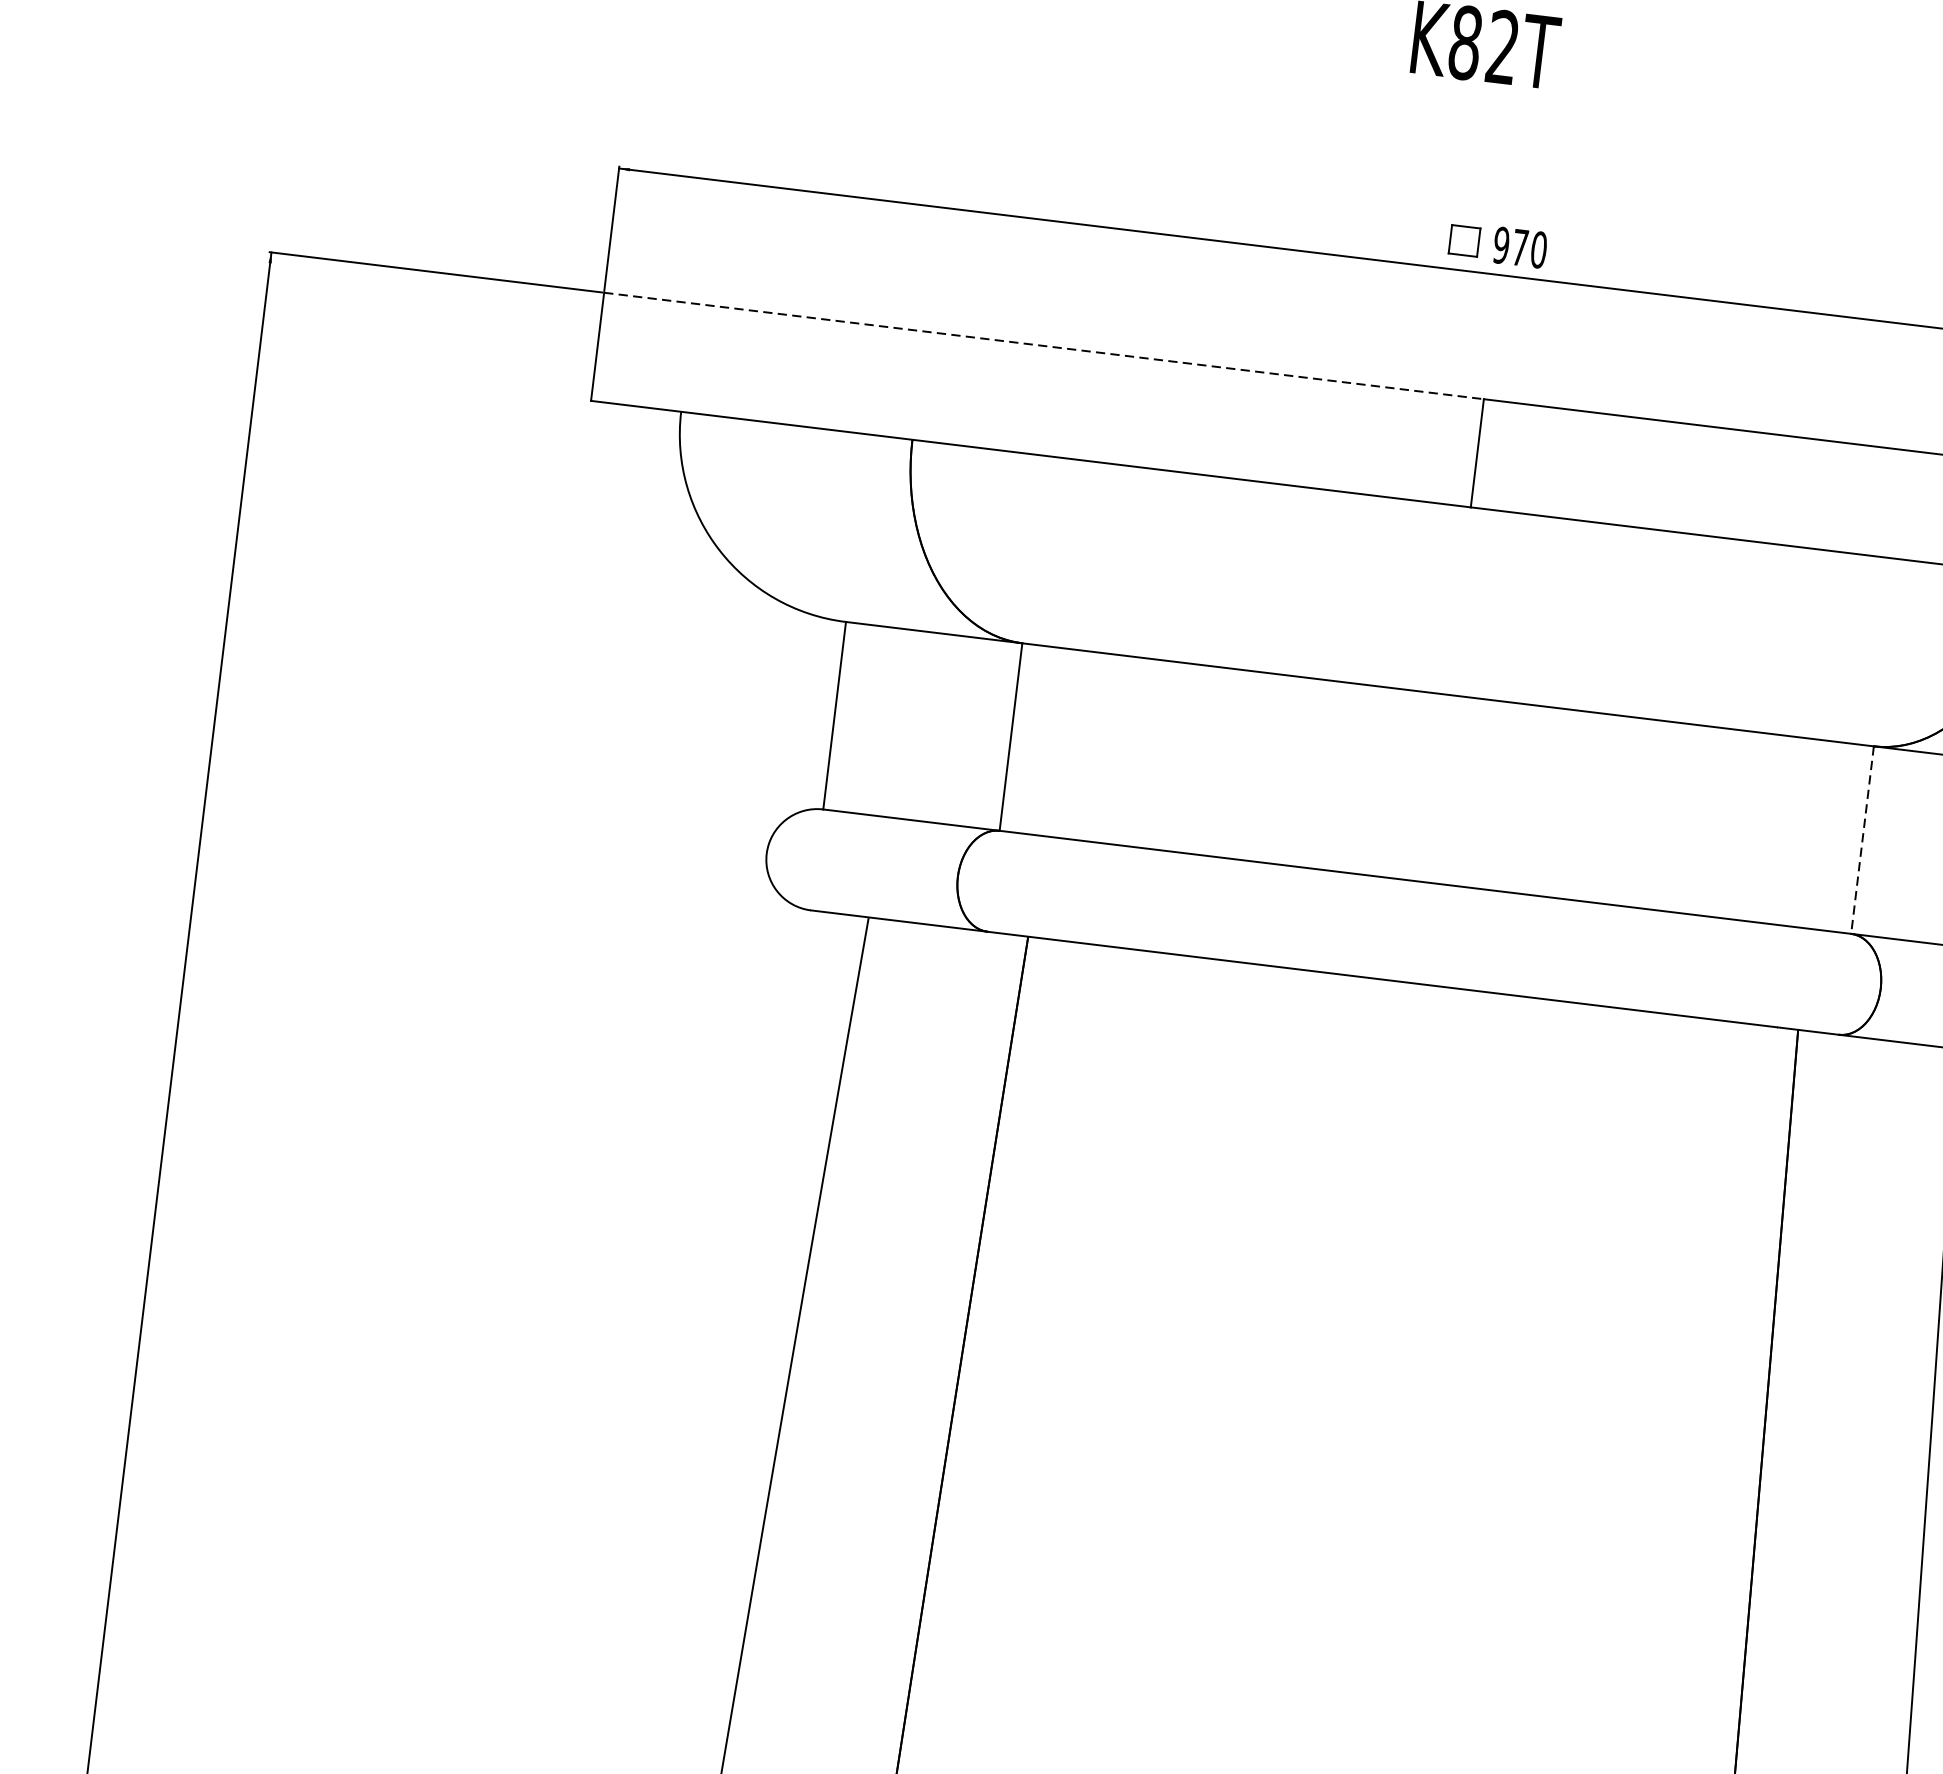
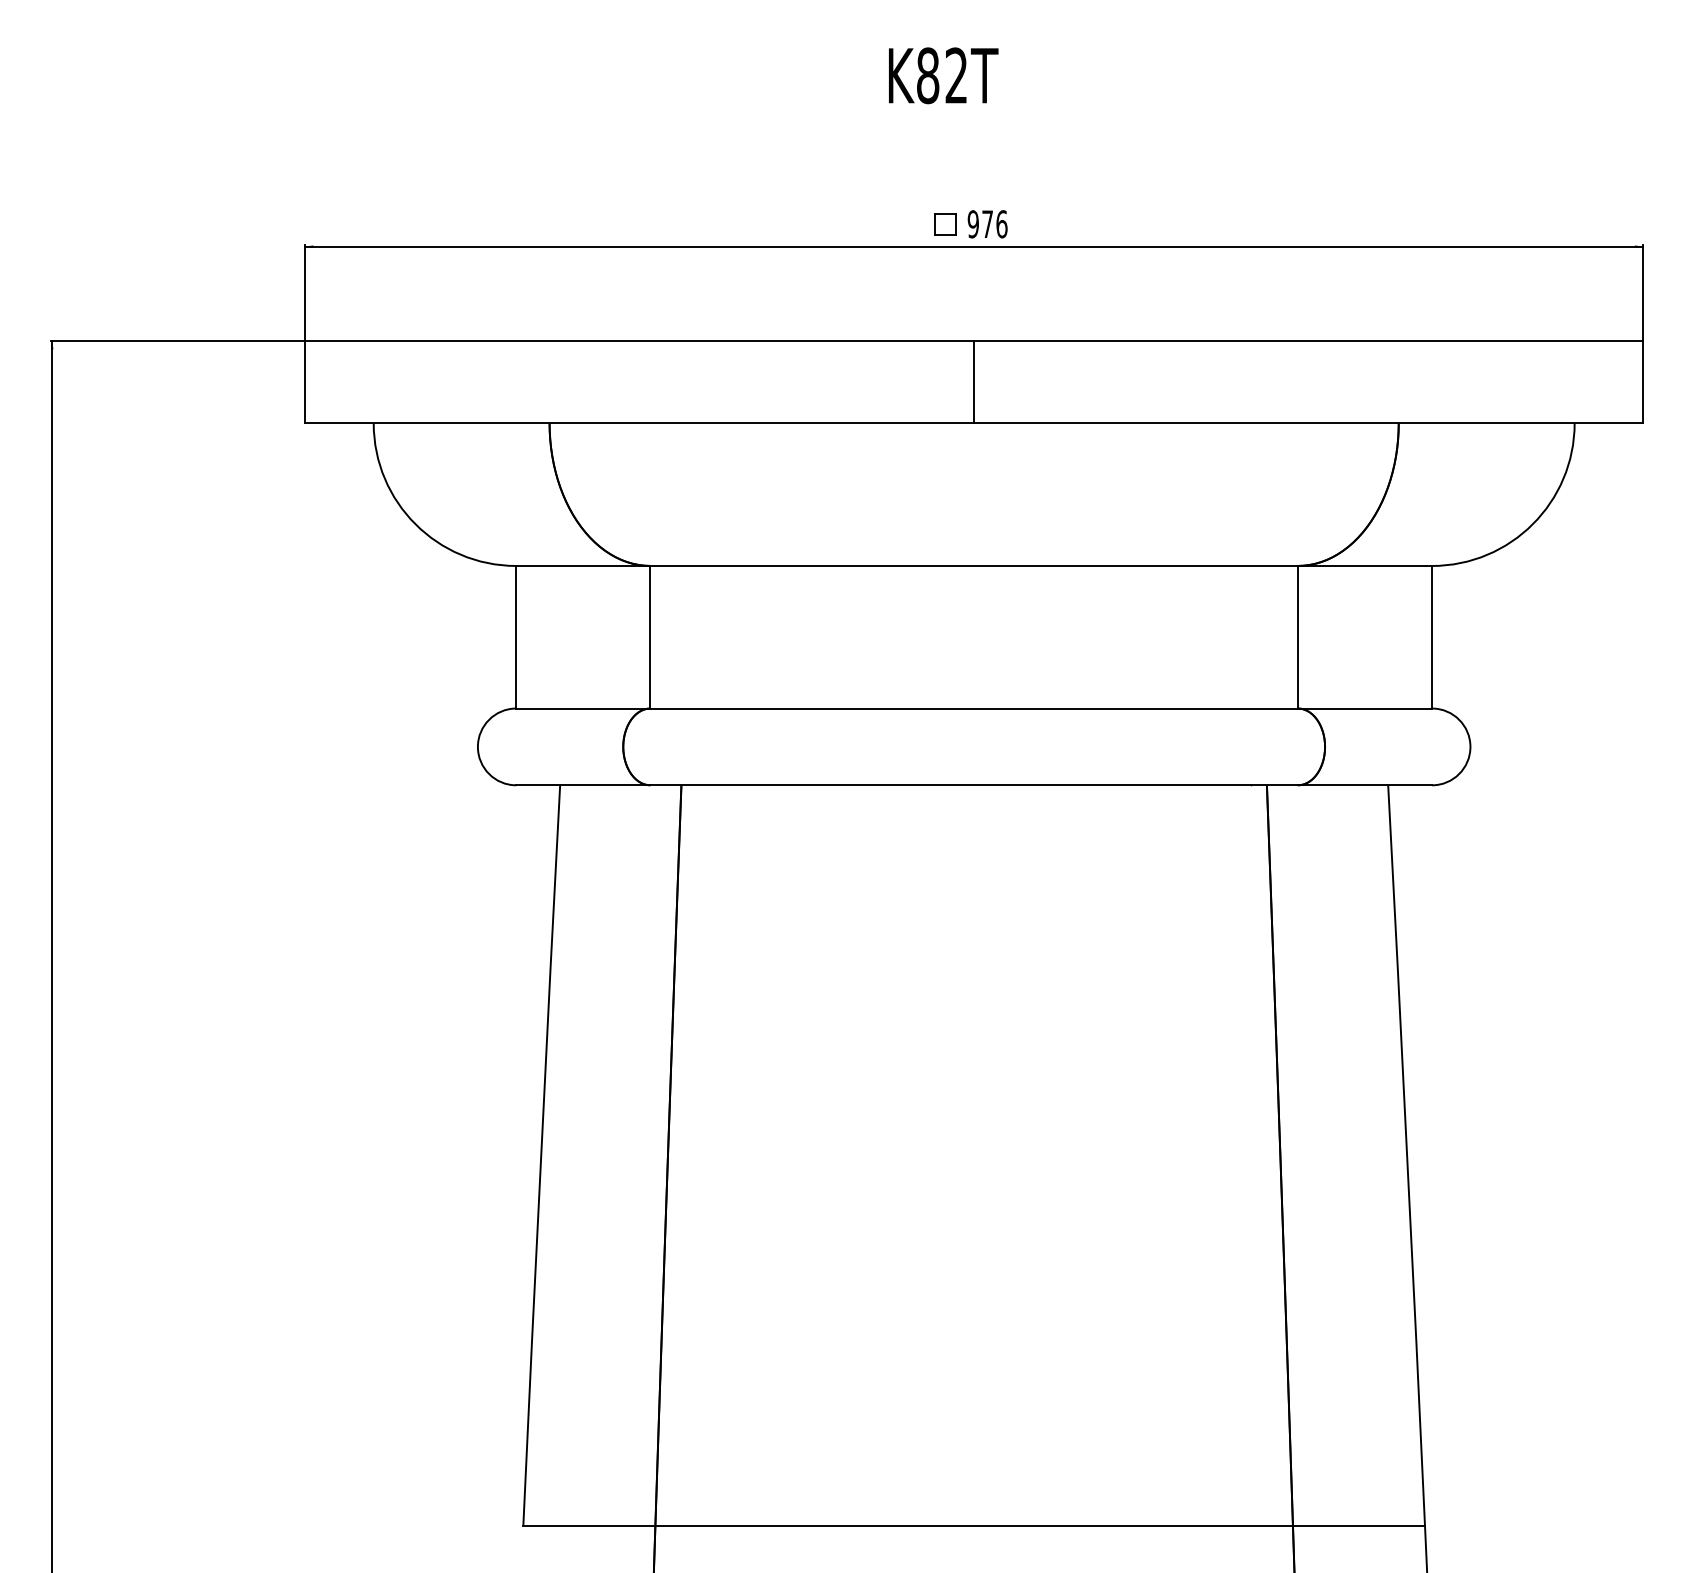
text: (1538, 250) -> (1001, 224), 970 -> 976
line: (1043, 346) -> (639, 341), dashed -> solid
line: (1861, 840) -> (1297, 637), dashed -> solid

